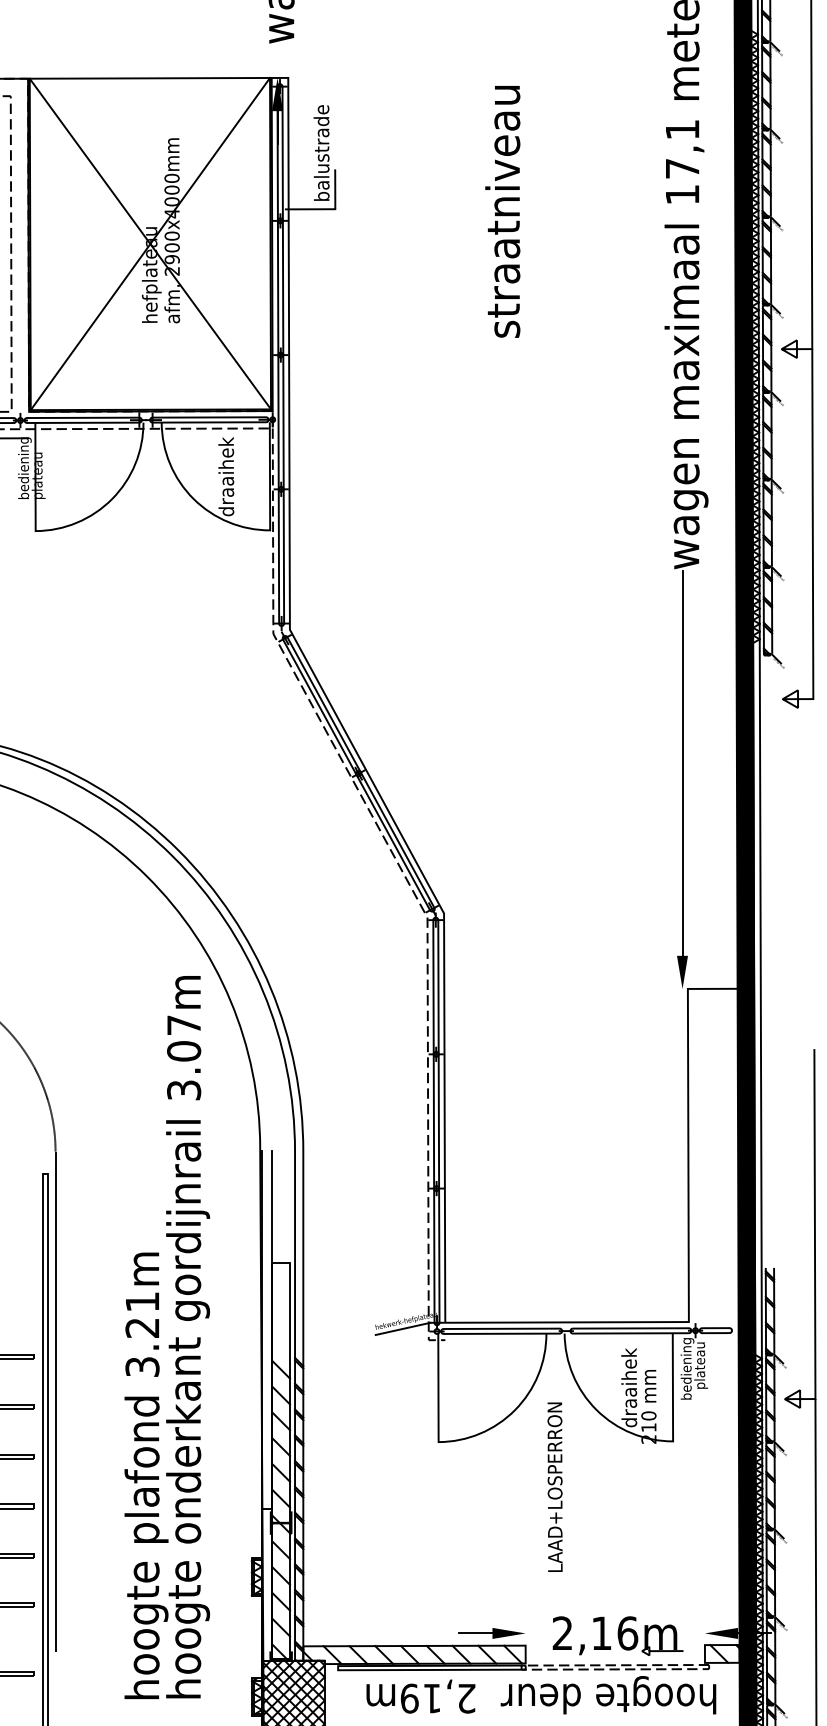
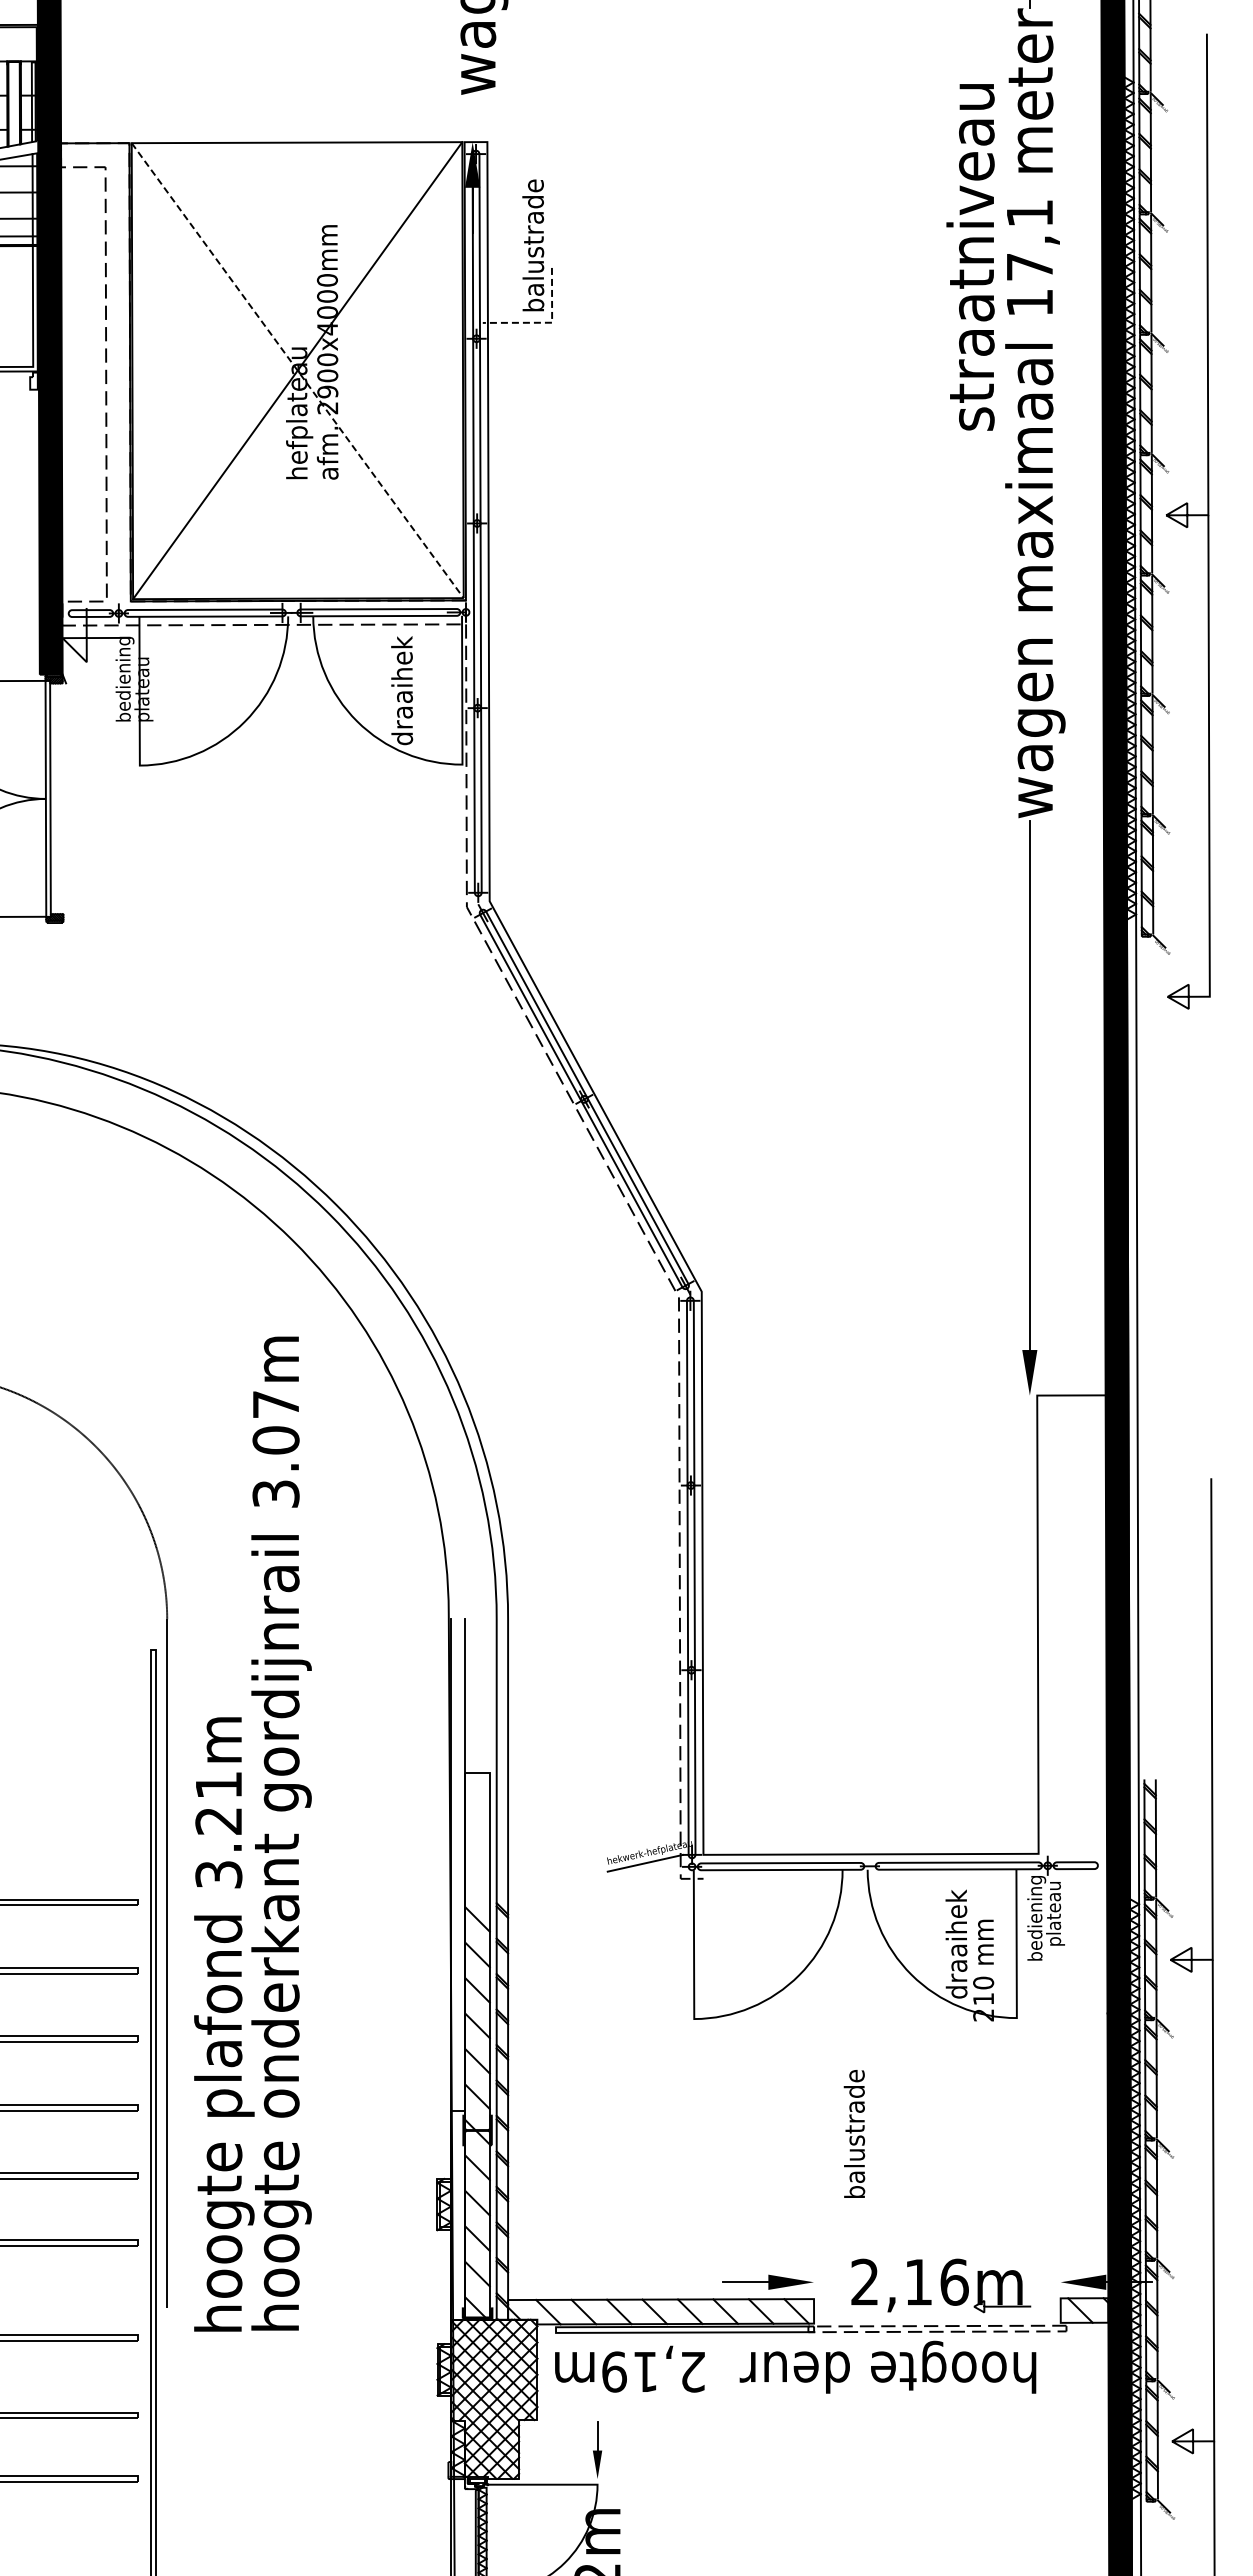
line: (330, 209) -> (545, 322), solid -> dashed
text: (502, 211) -> (970, 257), moved
line: (150, 243) -> (297, 370), solid -> dashed
text: (166, 1337) -> (252, 1833), moved
text: (555, 1486) -> (854, 2080), LAAD+LOSPERRON -> balustrade
text: (541, 1694) -> (795, 2366), moved

